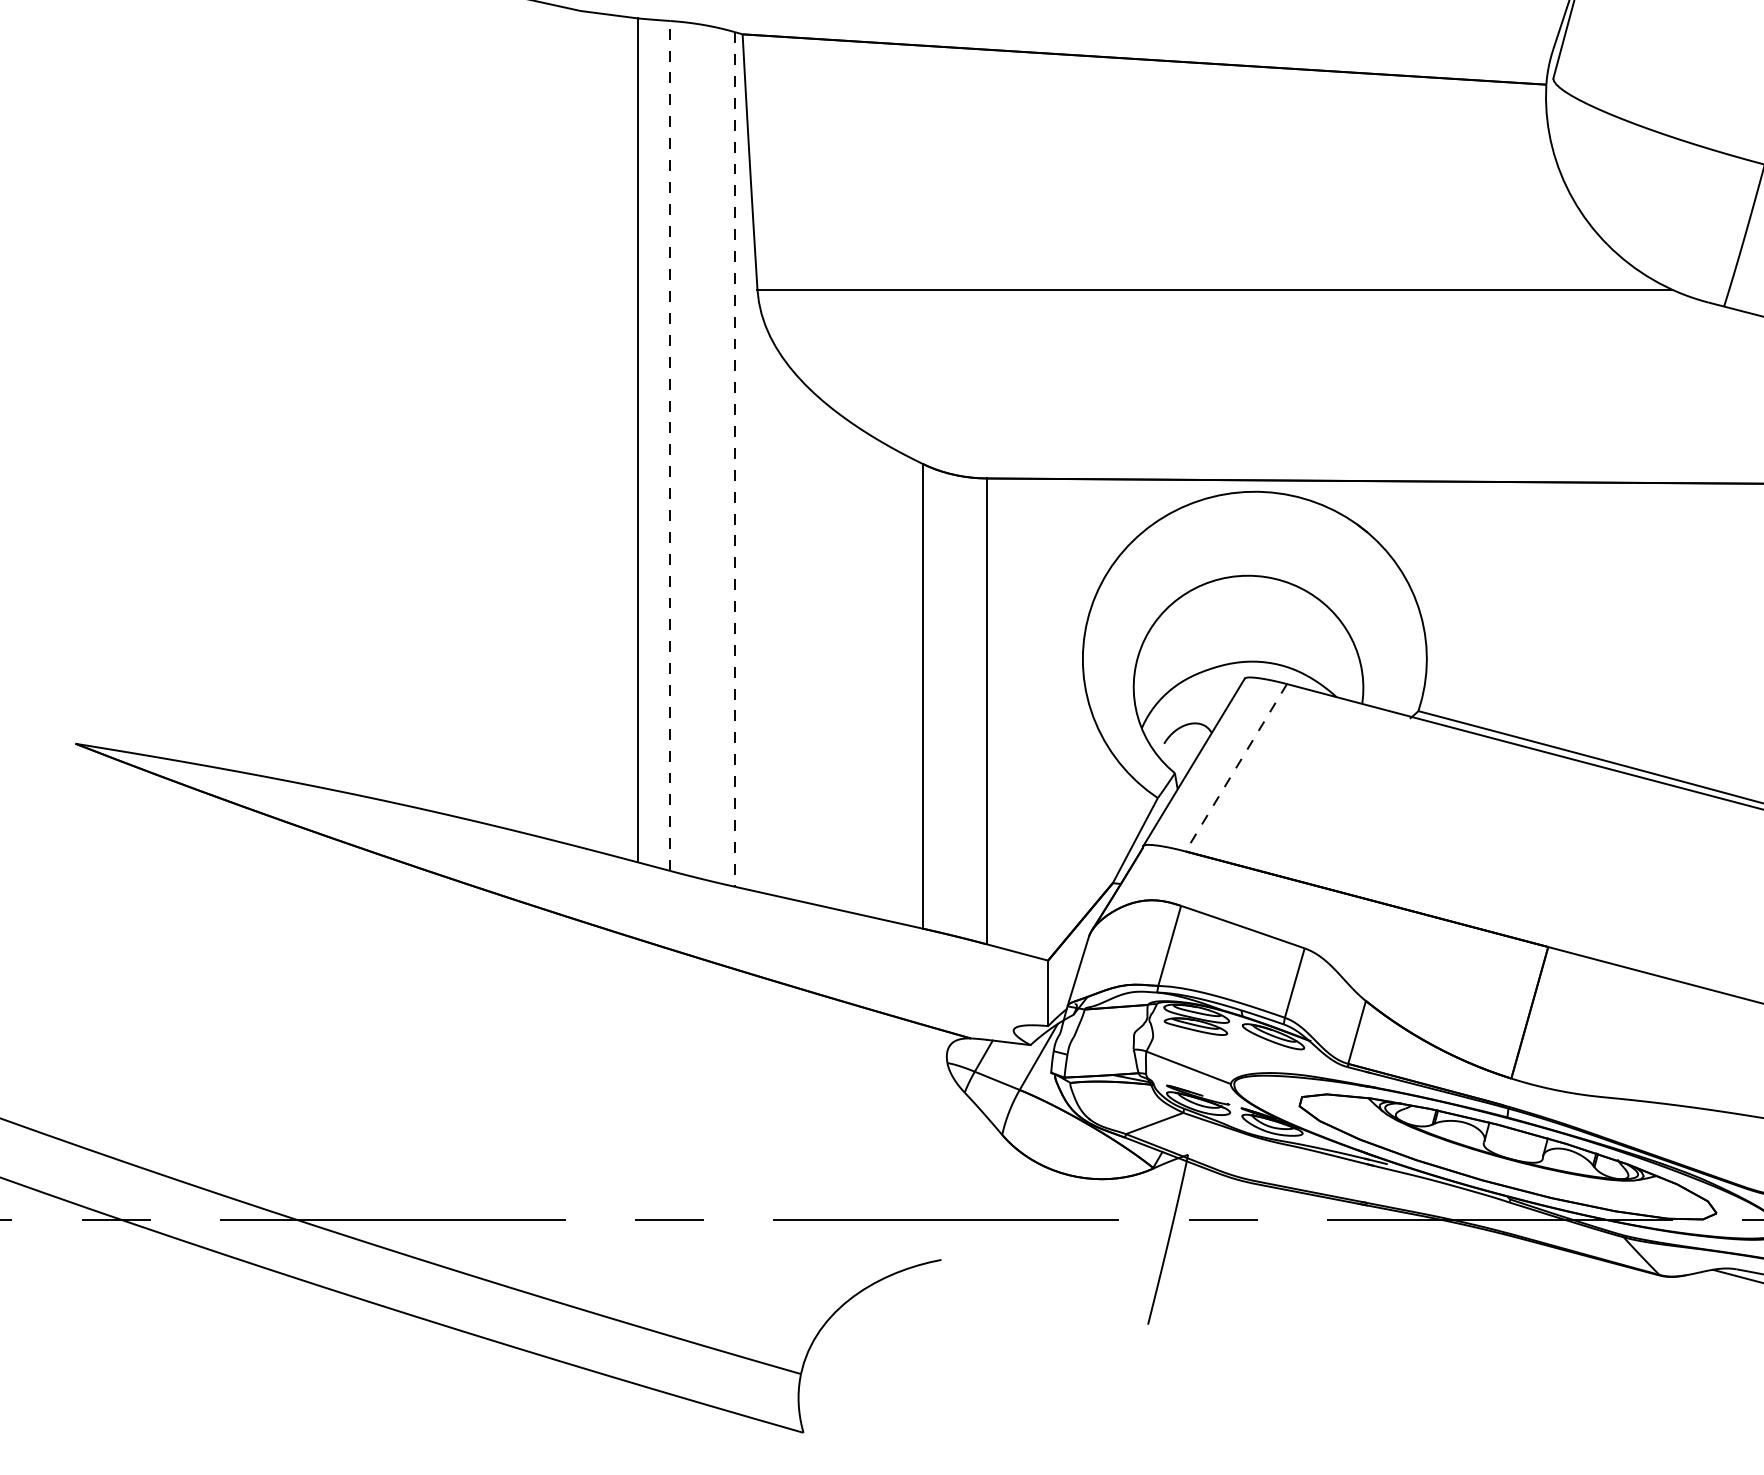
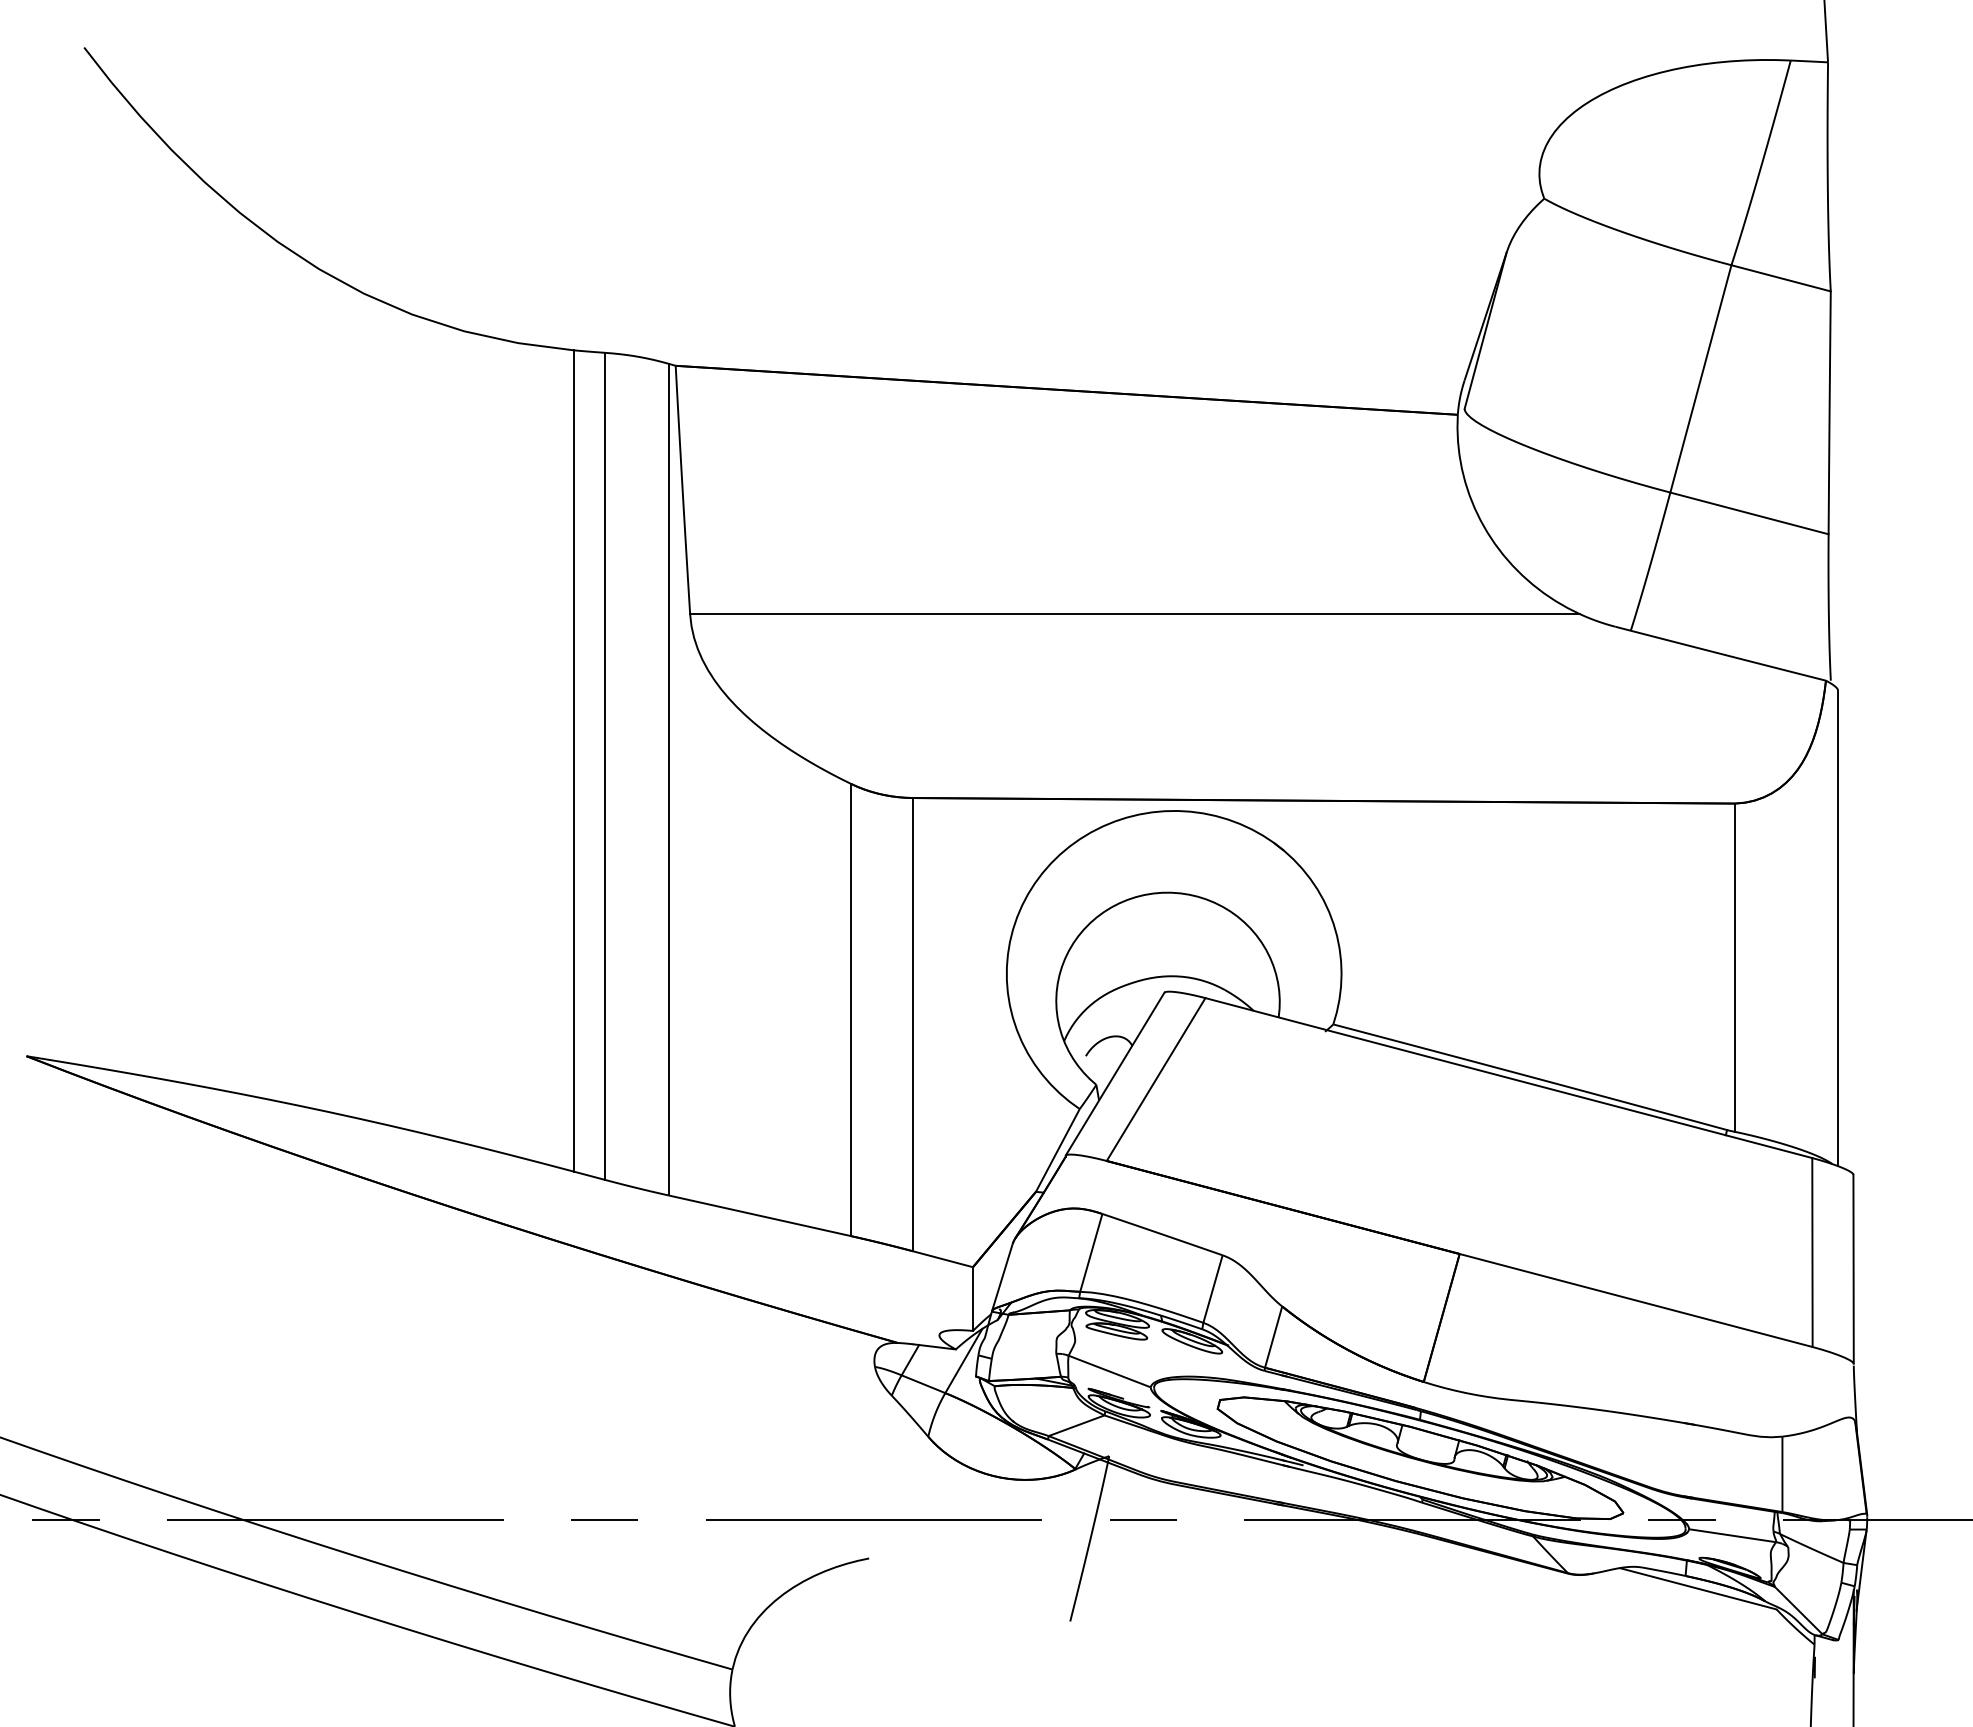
line: (670, 446) -> (605, 766), dashed -> solid
line: (735, 459) -> (668, 779), dashed -> solid
line: (1235, 767) -> (1155, 1079), dashed -> solid

